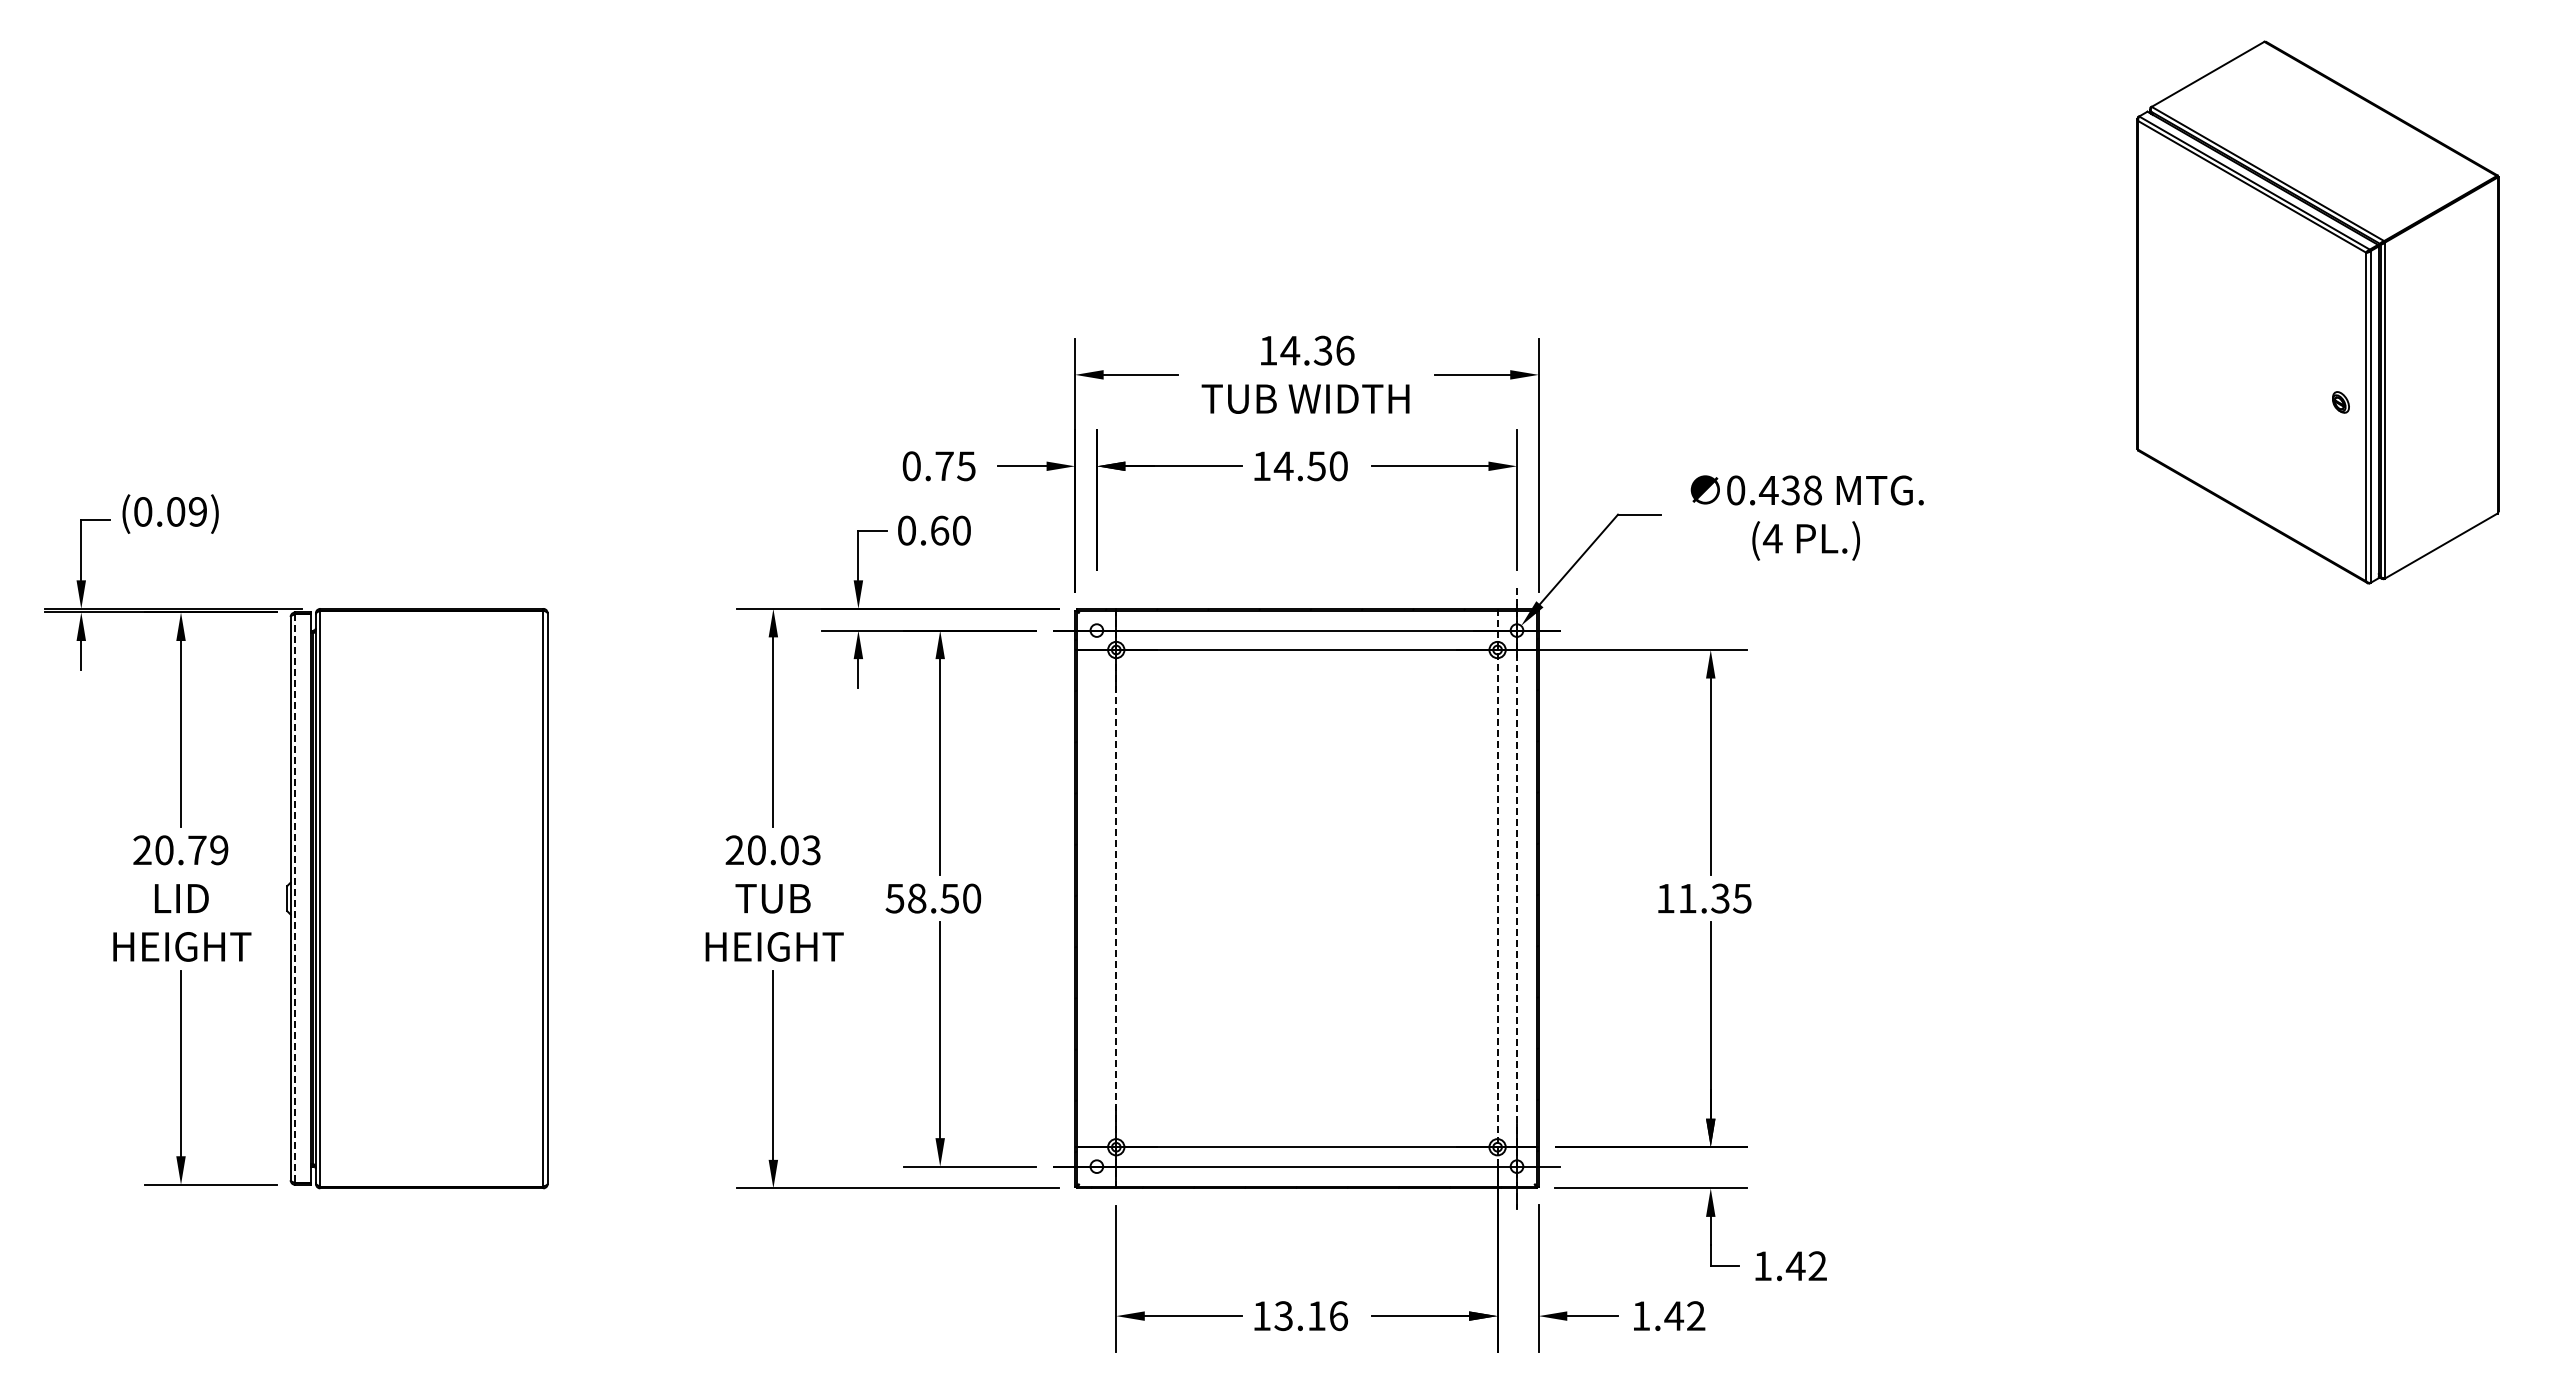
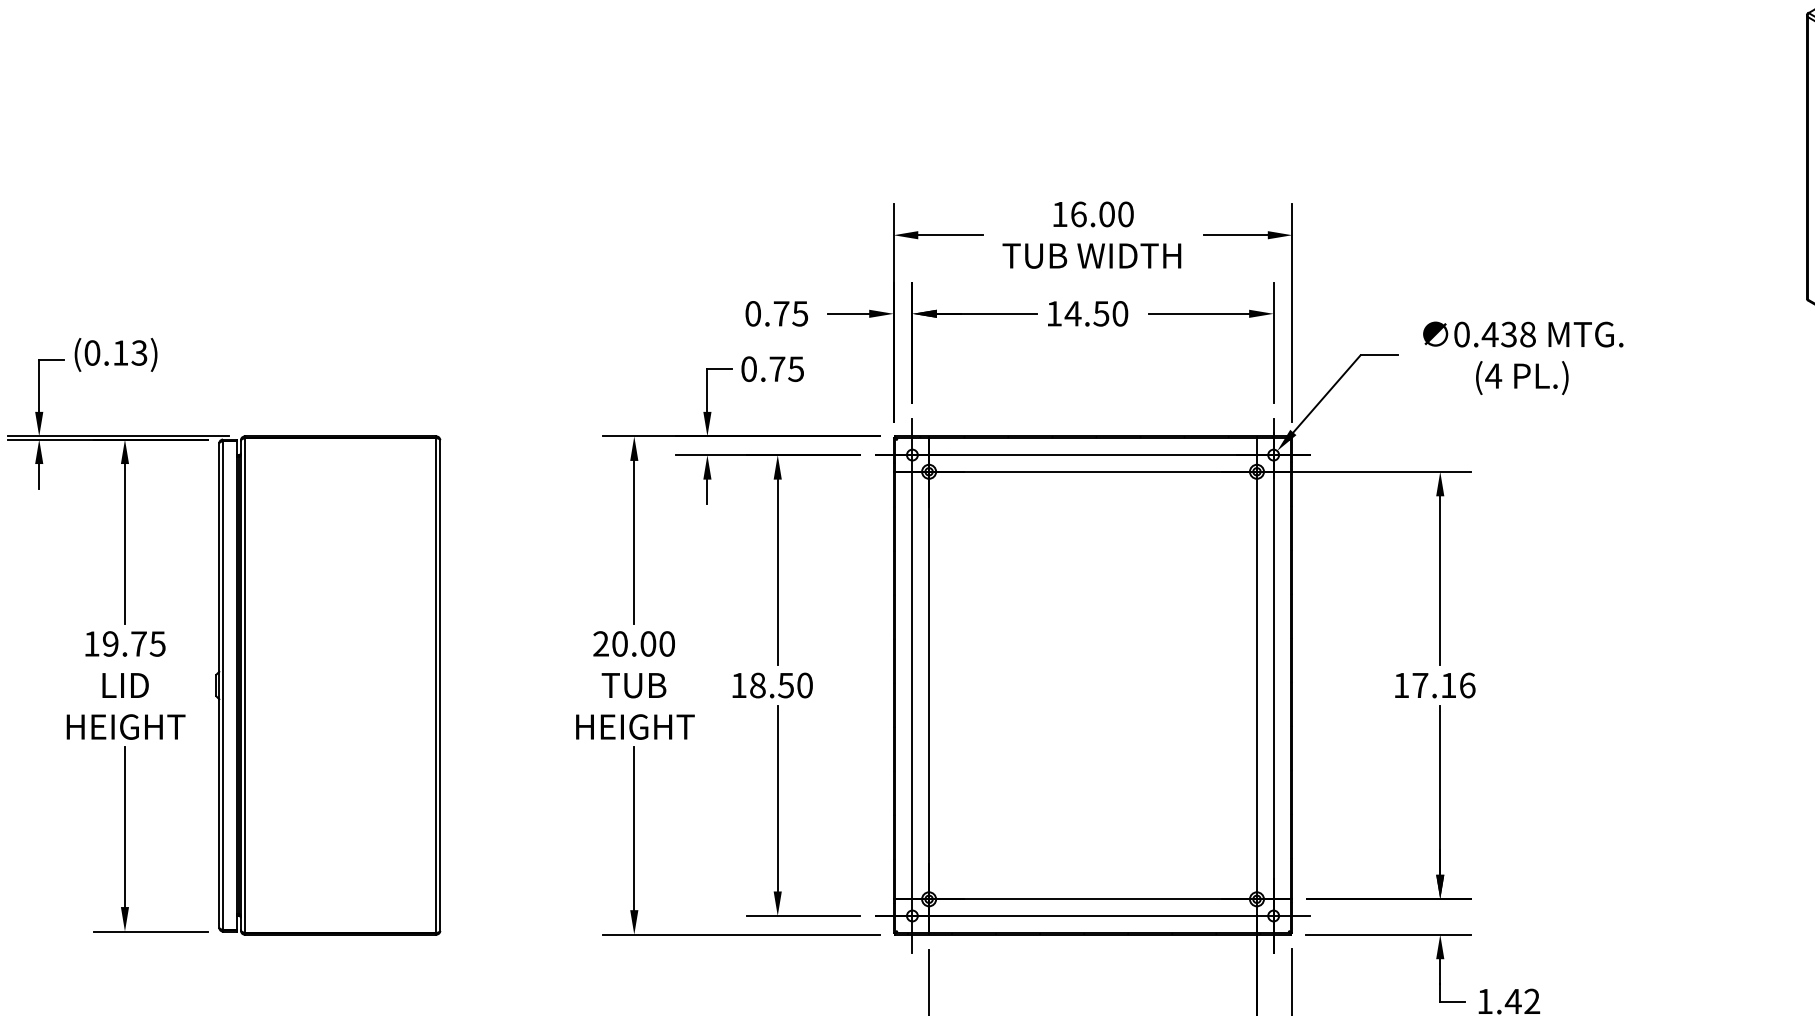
text: (1317, 350) -> (1102, 214), 14.36 -> 16.00
text: (186, 511) -> (129, 352), (0.09) -> (0.13)
text: (950, 530) -> (786, 369), 0.60 -> 0.75
text: (180, 850) -> (124, 644), 20.79 -> 19.75
text: (811, 850) -> (667, 644), 20.03 -> 20.00
text: (894, 898) -> (738, 685), 58.50 -> 18.50
line: (1096, 898) -> (912, 685), added
line: (1517, 898) -> (1274, 685), dashed -> solid
text: (1714, 898) -> (1443, 685), 11.35 -> 17.16
line: (295, 899) -> (223, 686), dashed -> solid
line: (1116, 899) -> (929, 686), dashed -> solid
line: (1497, 899) -> (1256, 686), dashed -> solid

